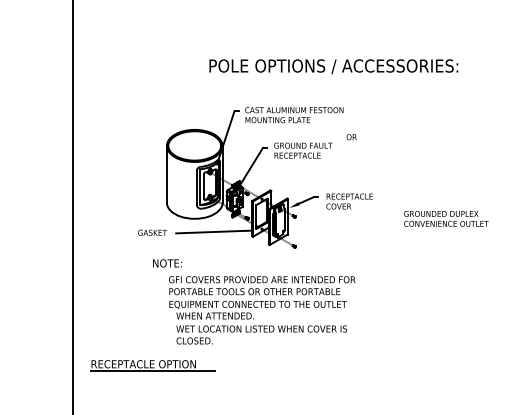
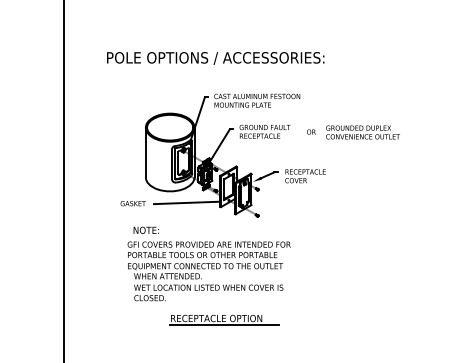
text: (333, 66) -> (215, 58), moved
text: (351, 136) -> (311, 131), moved
text: (445, 218) -> (362, 132), moved
text: (261, 310) -> (208, 271), moved
part: (152, 365) -> (224, 319), moved

